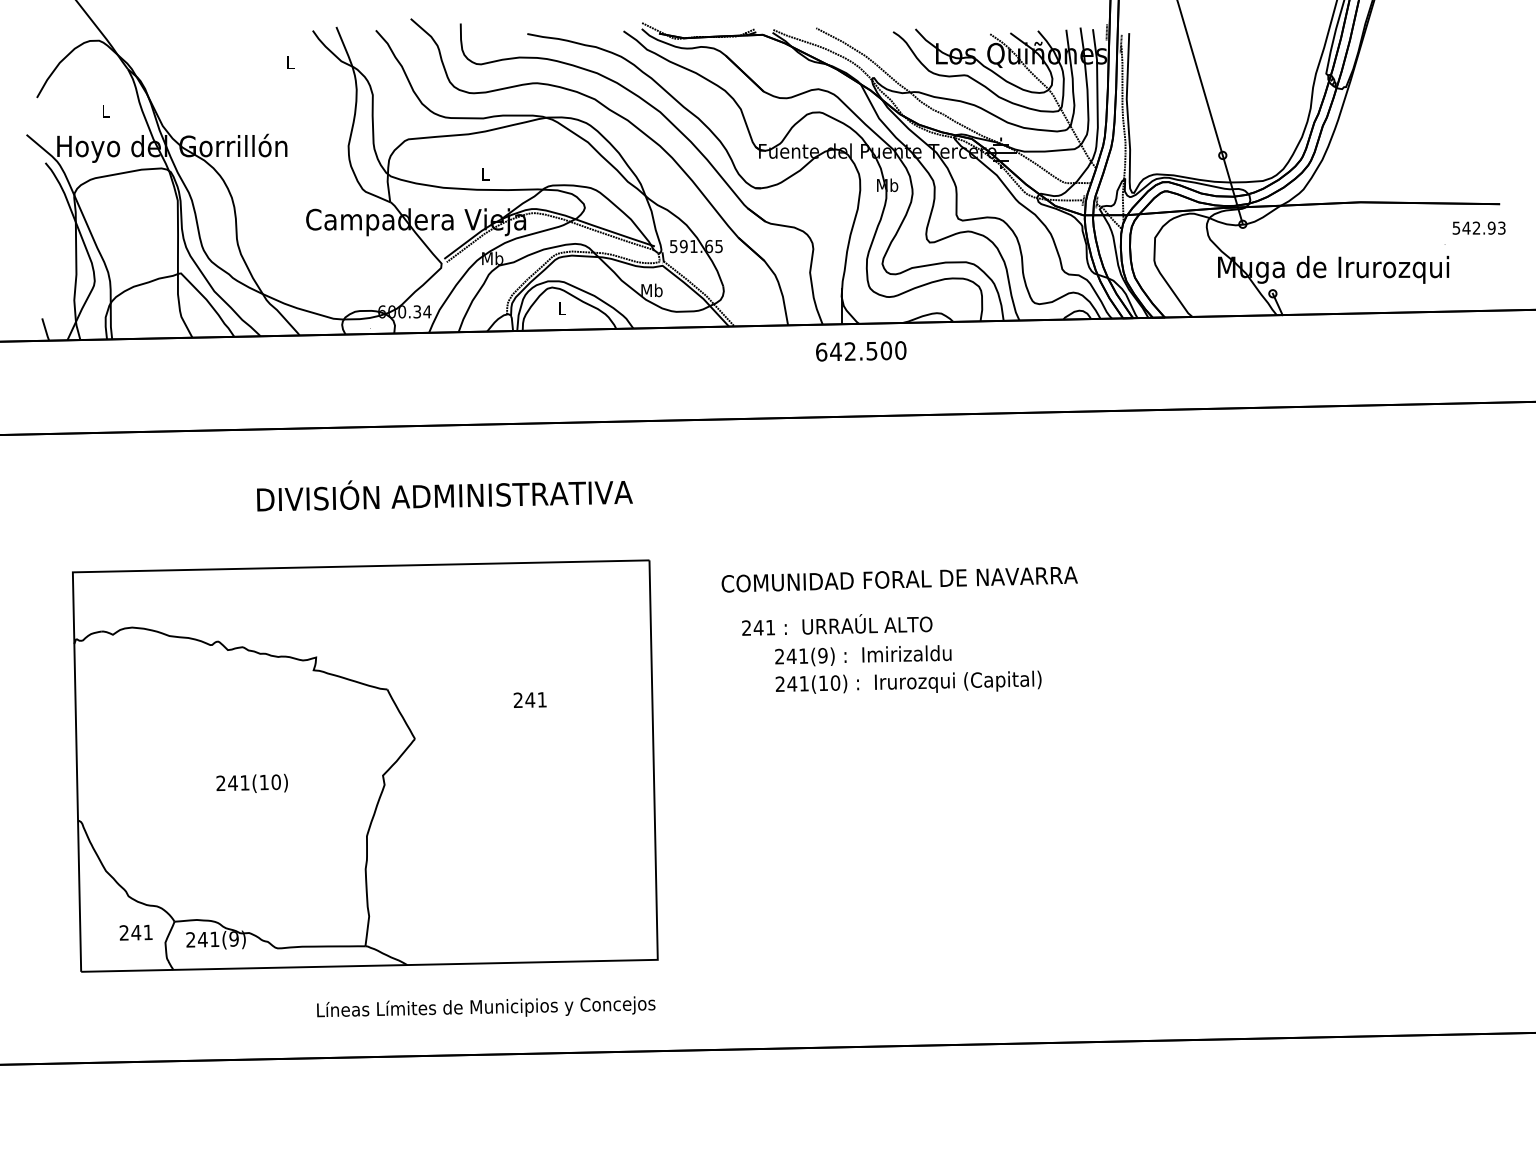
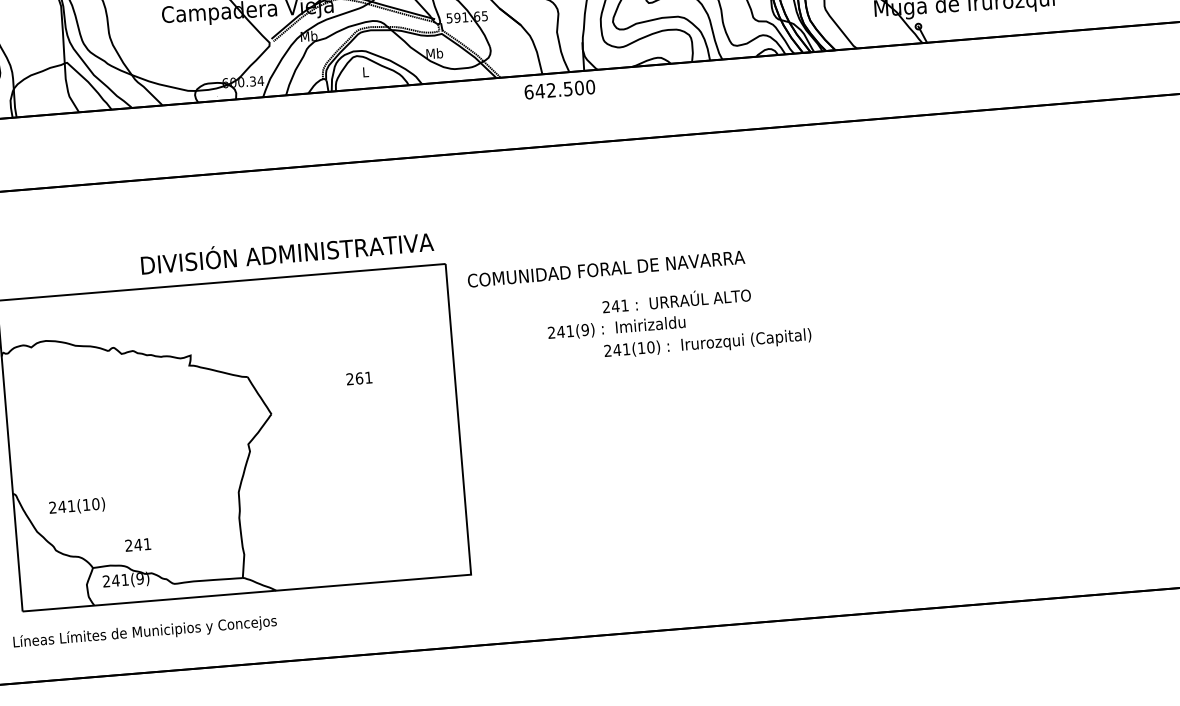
text: (861, 351) -> (560, 89), moved
text: (444, 495) -> (287, 253), moved
text: (899, 579) -> (606, 269), moved
text: (837, 624) -> (676, 299), moved
text: (908, 681) -> (707, 342), moved
text: (530, 699) -> (359, 377), 241 -> 261
text: (251, 782) -> (76, 505), moved
text: (135, 932) -> (137, 544), moved
text: (486, 1006) -> (145, 631), moved

